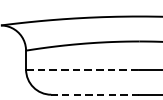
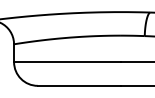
line: (83, 69) -> (68, 62), dashed -> solid
line: (95, 94) -> (79, 85), dashed -> solid

